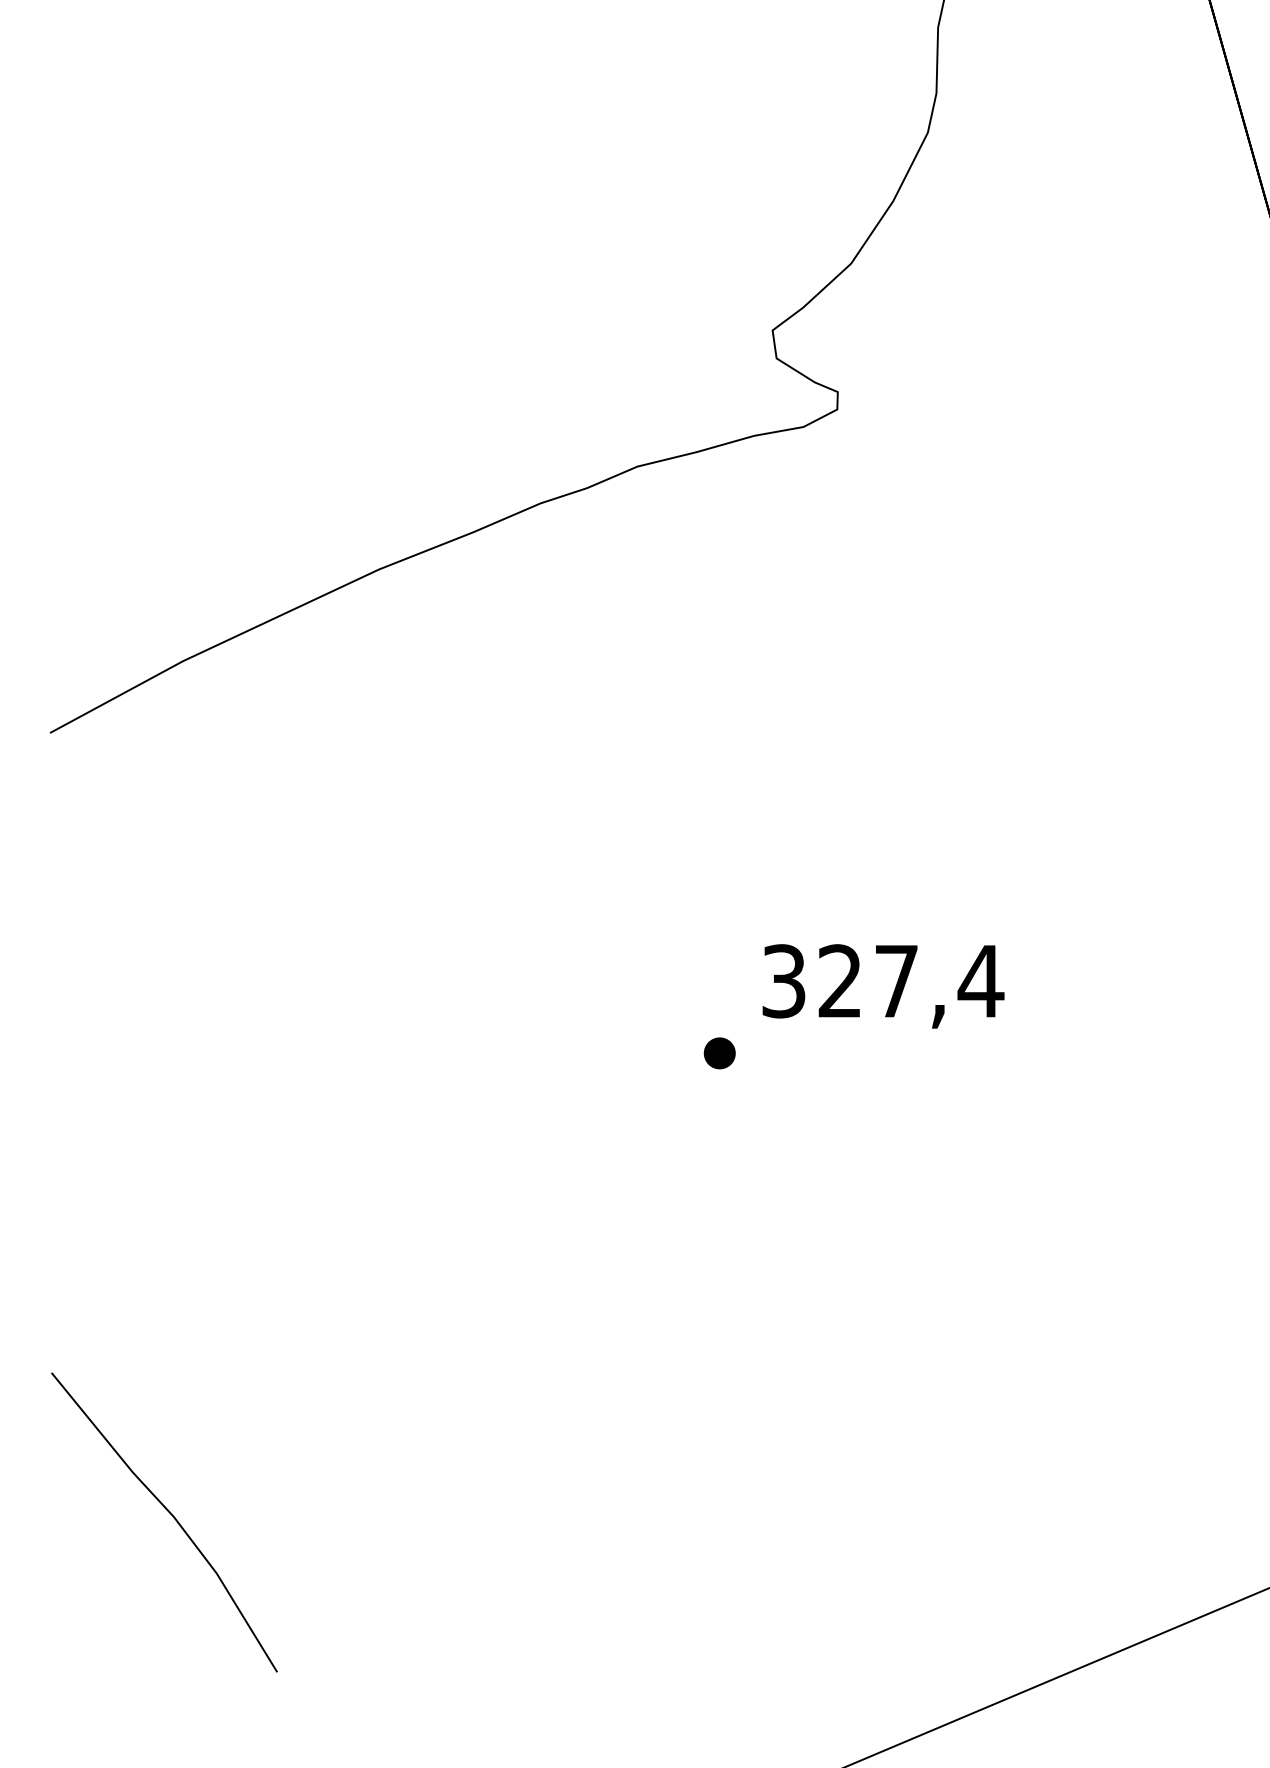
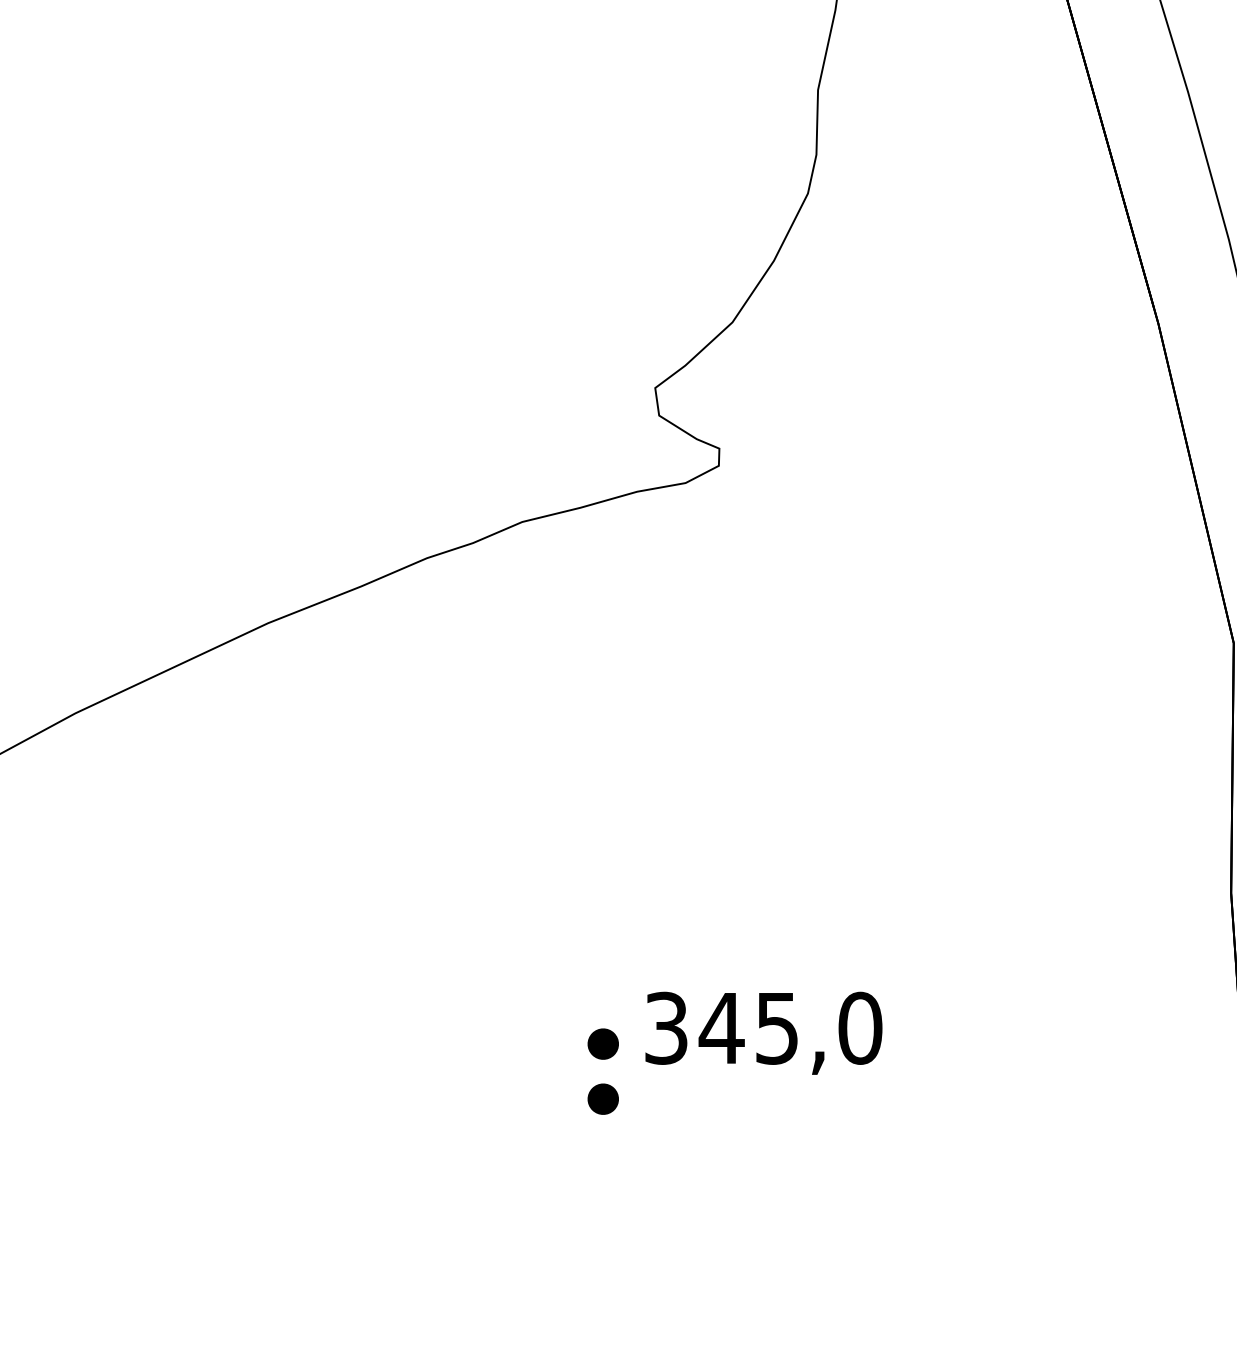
text: (910, 981) -> (790, 1028), 327,4 -> 345,0
part: (719, 997) -> (602, 1044), added

